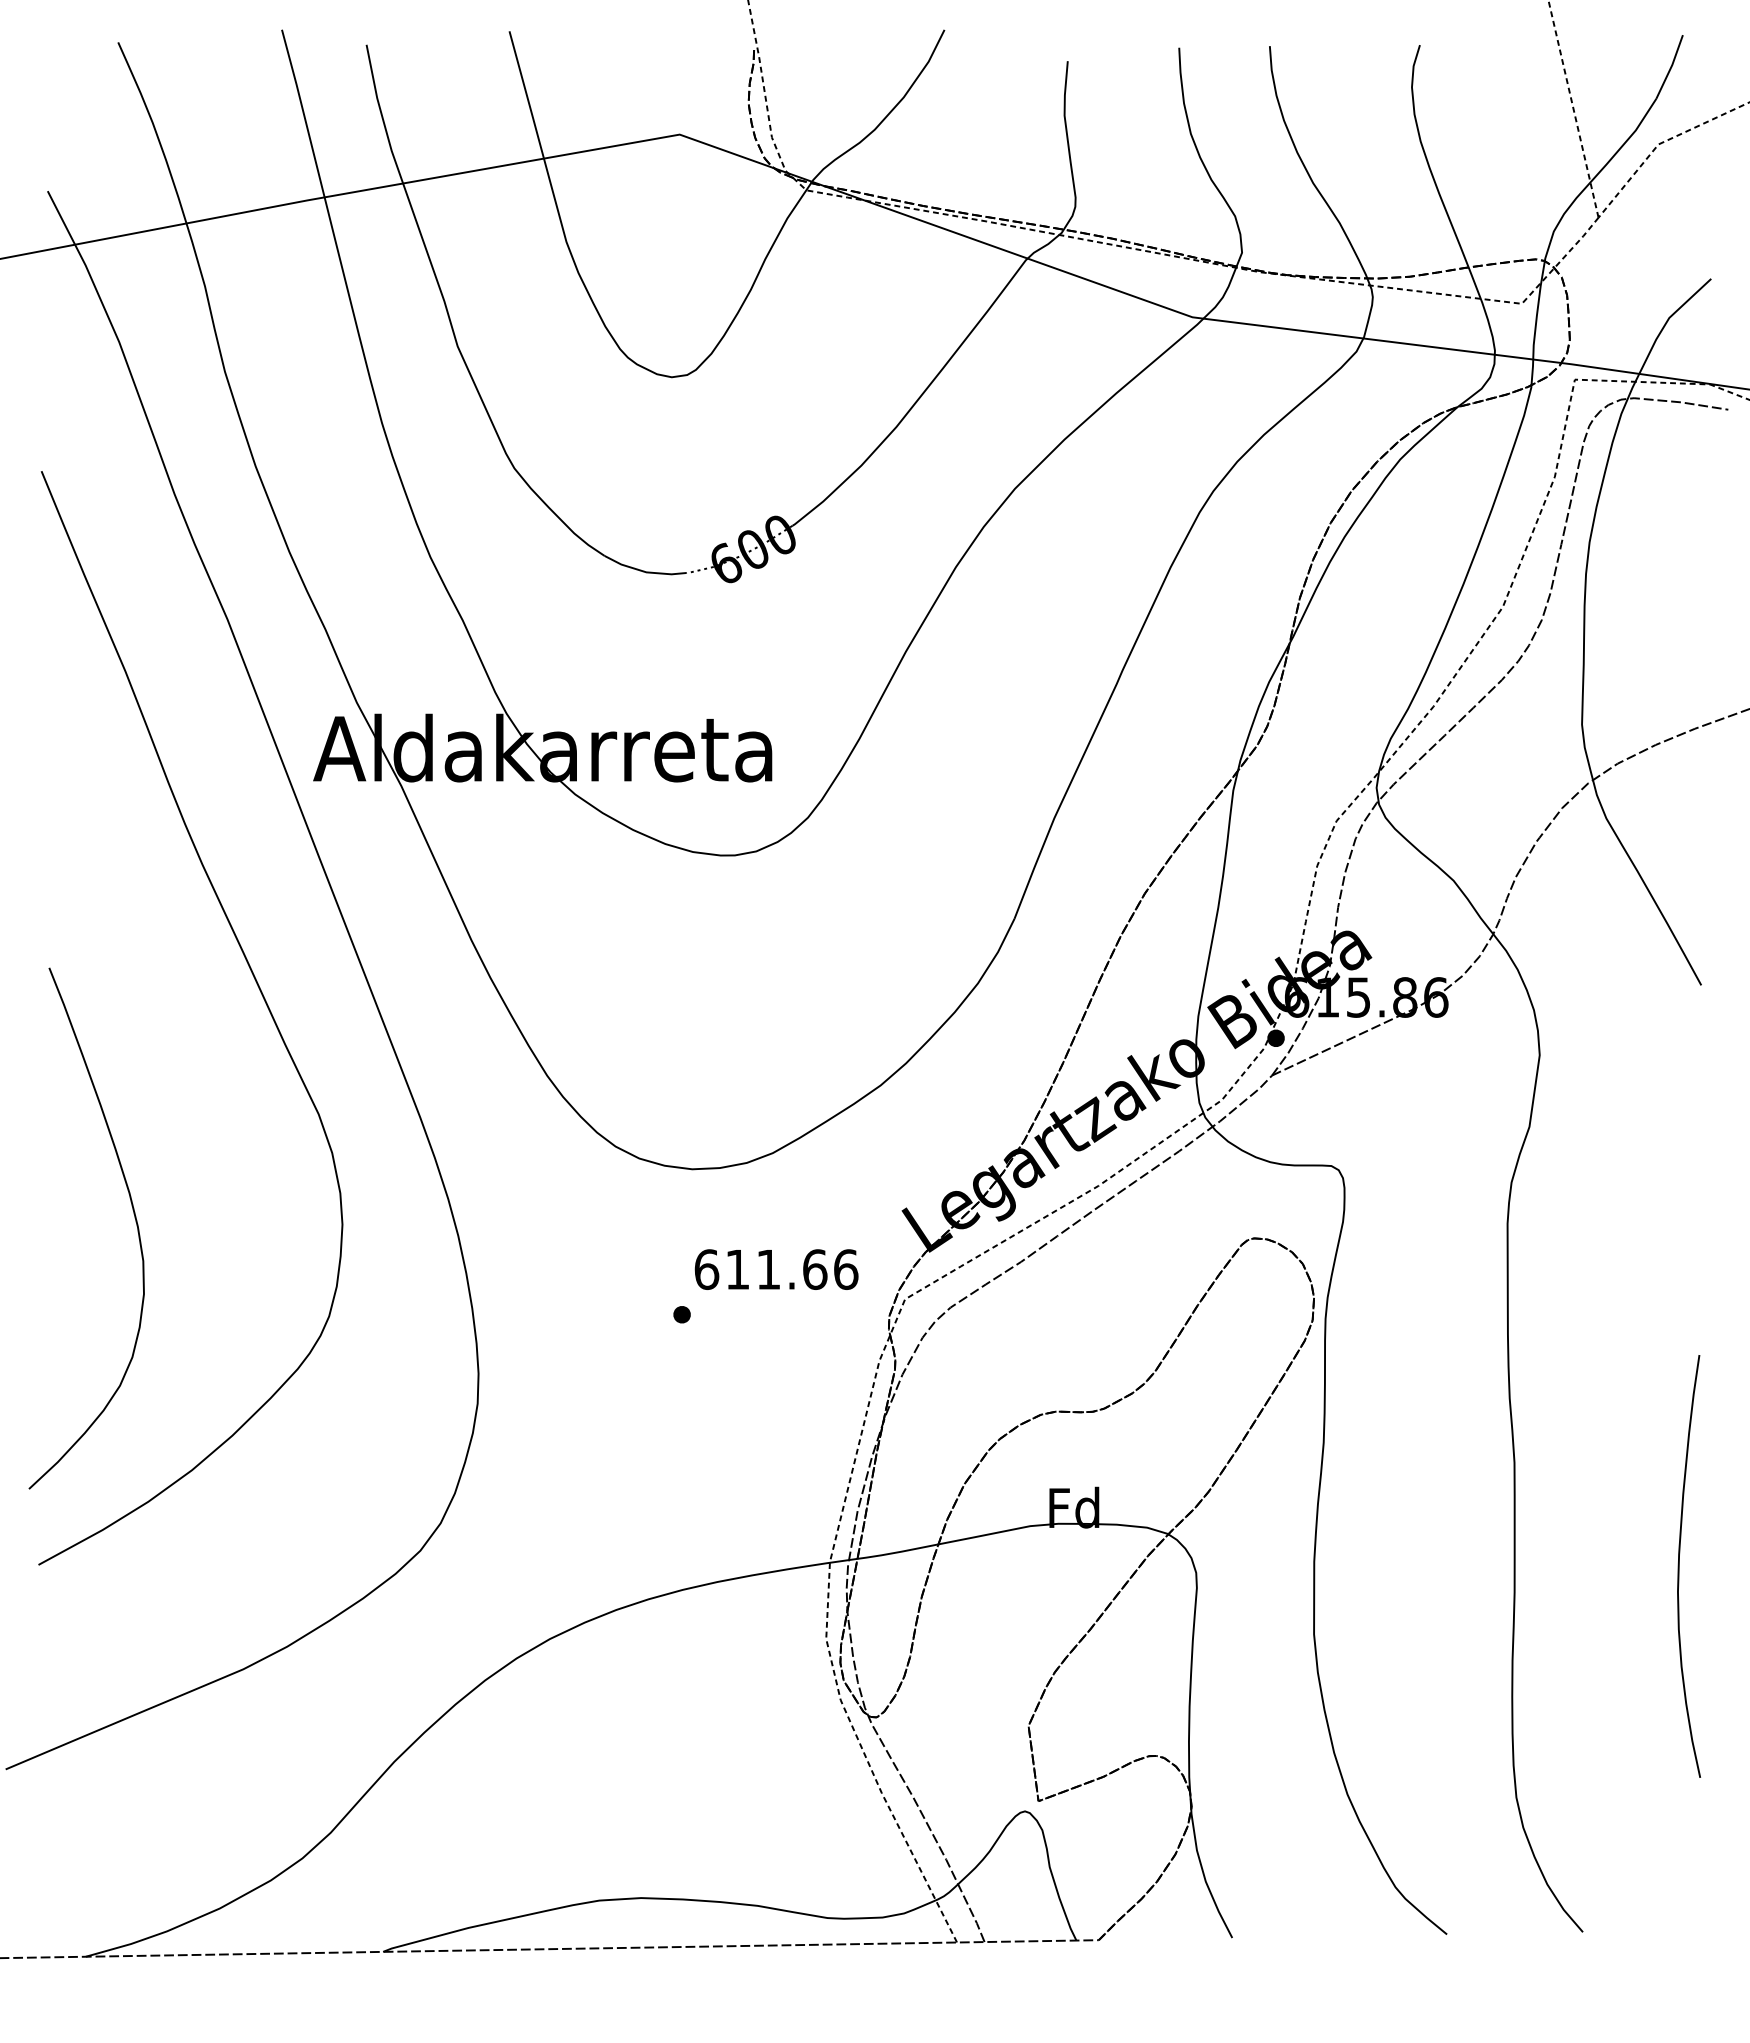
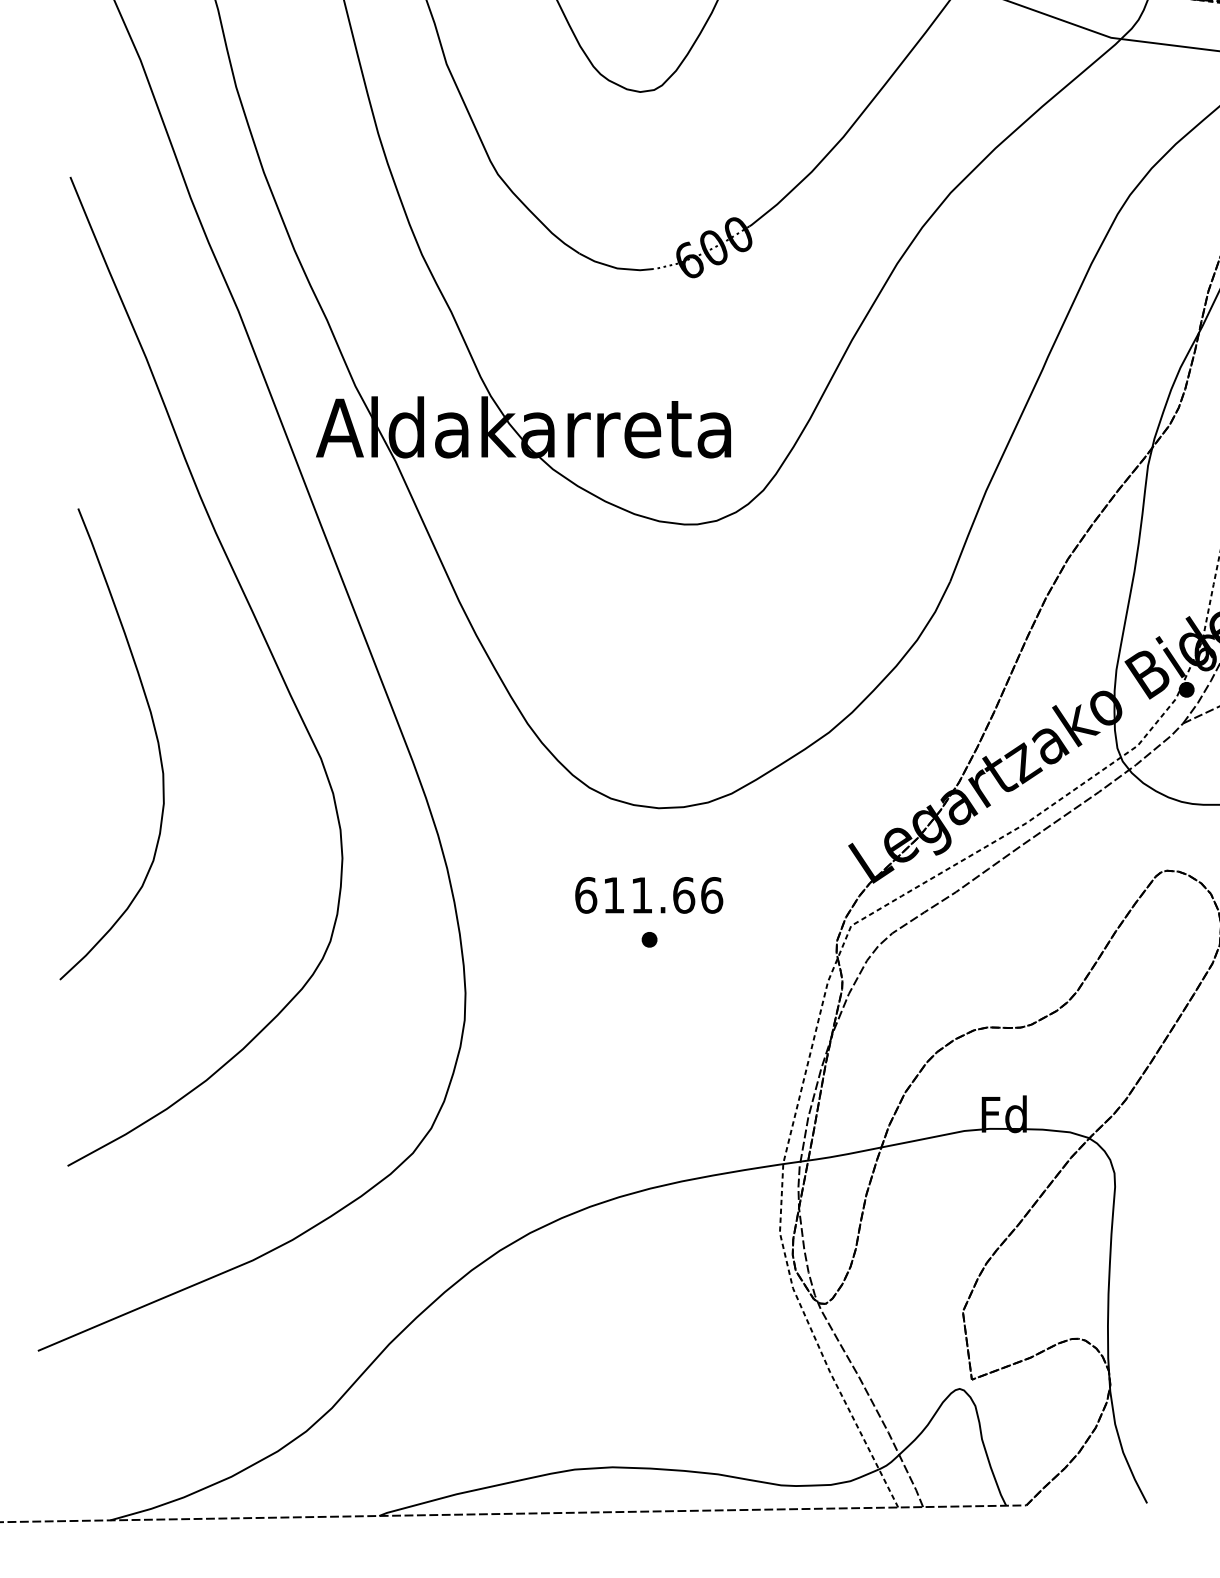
curve: (134, 1218) -> (155, 735), moved
text: (776, 1269) -> (649, 895), moved

